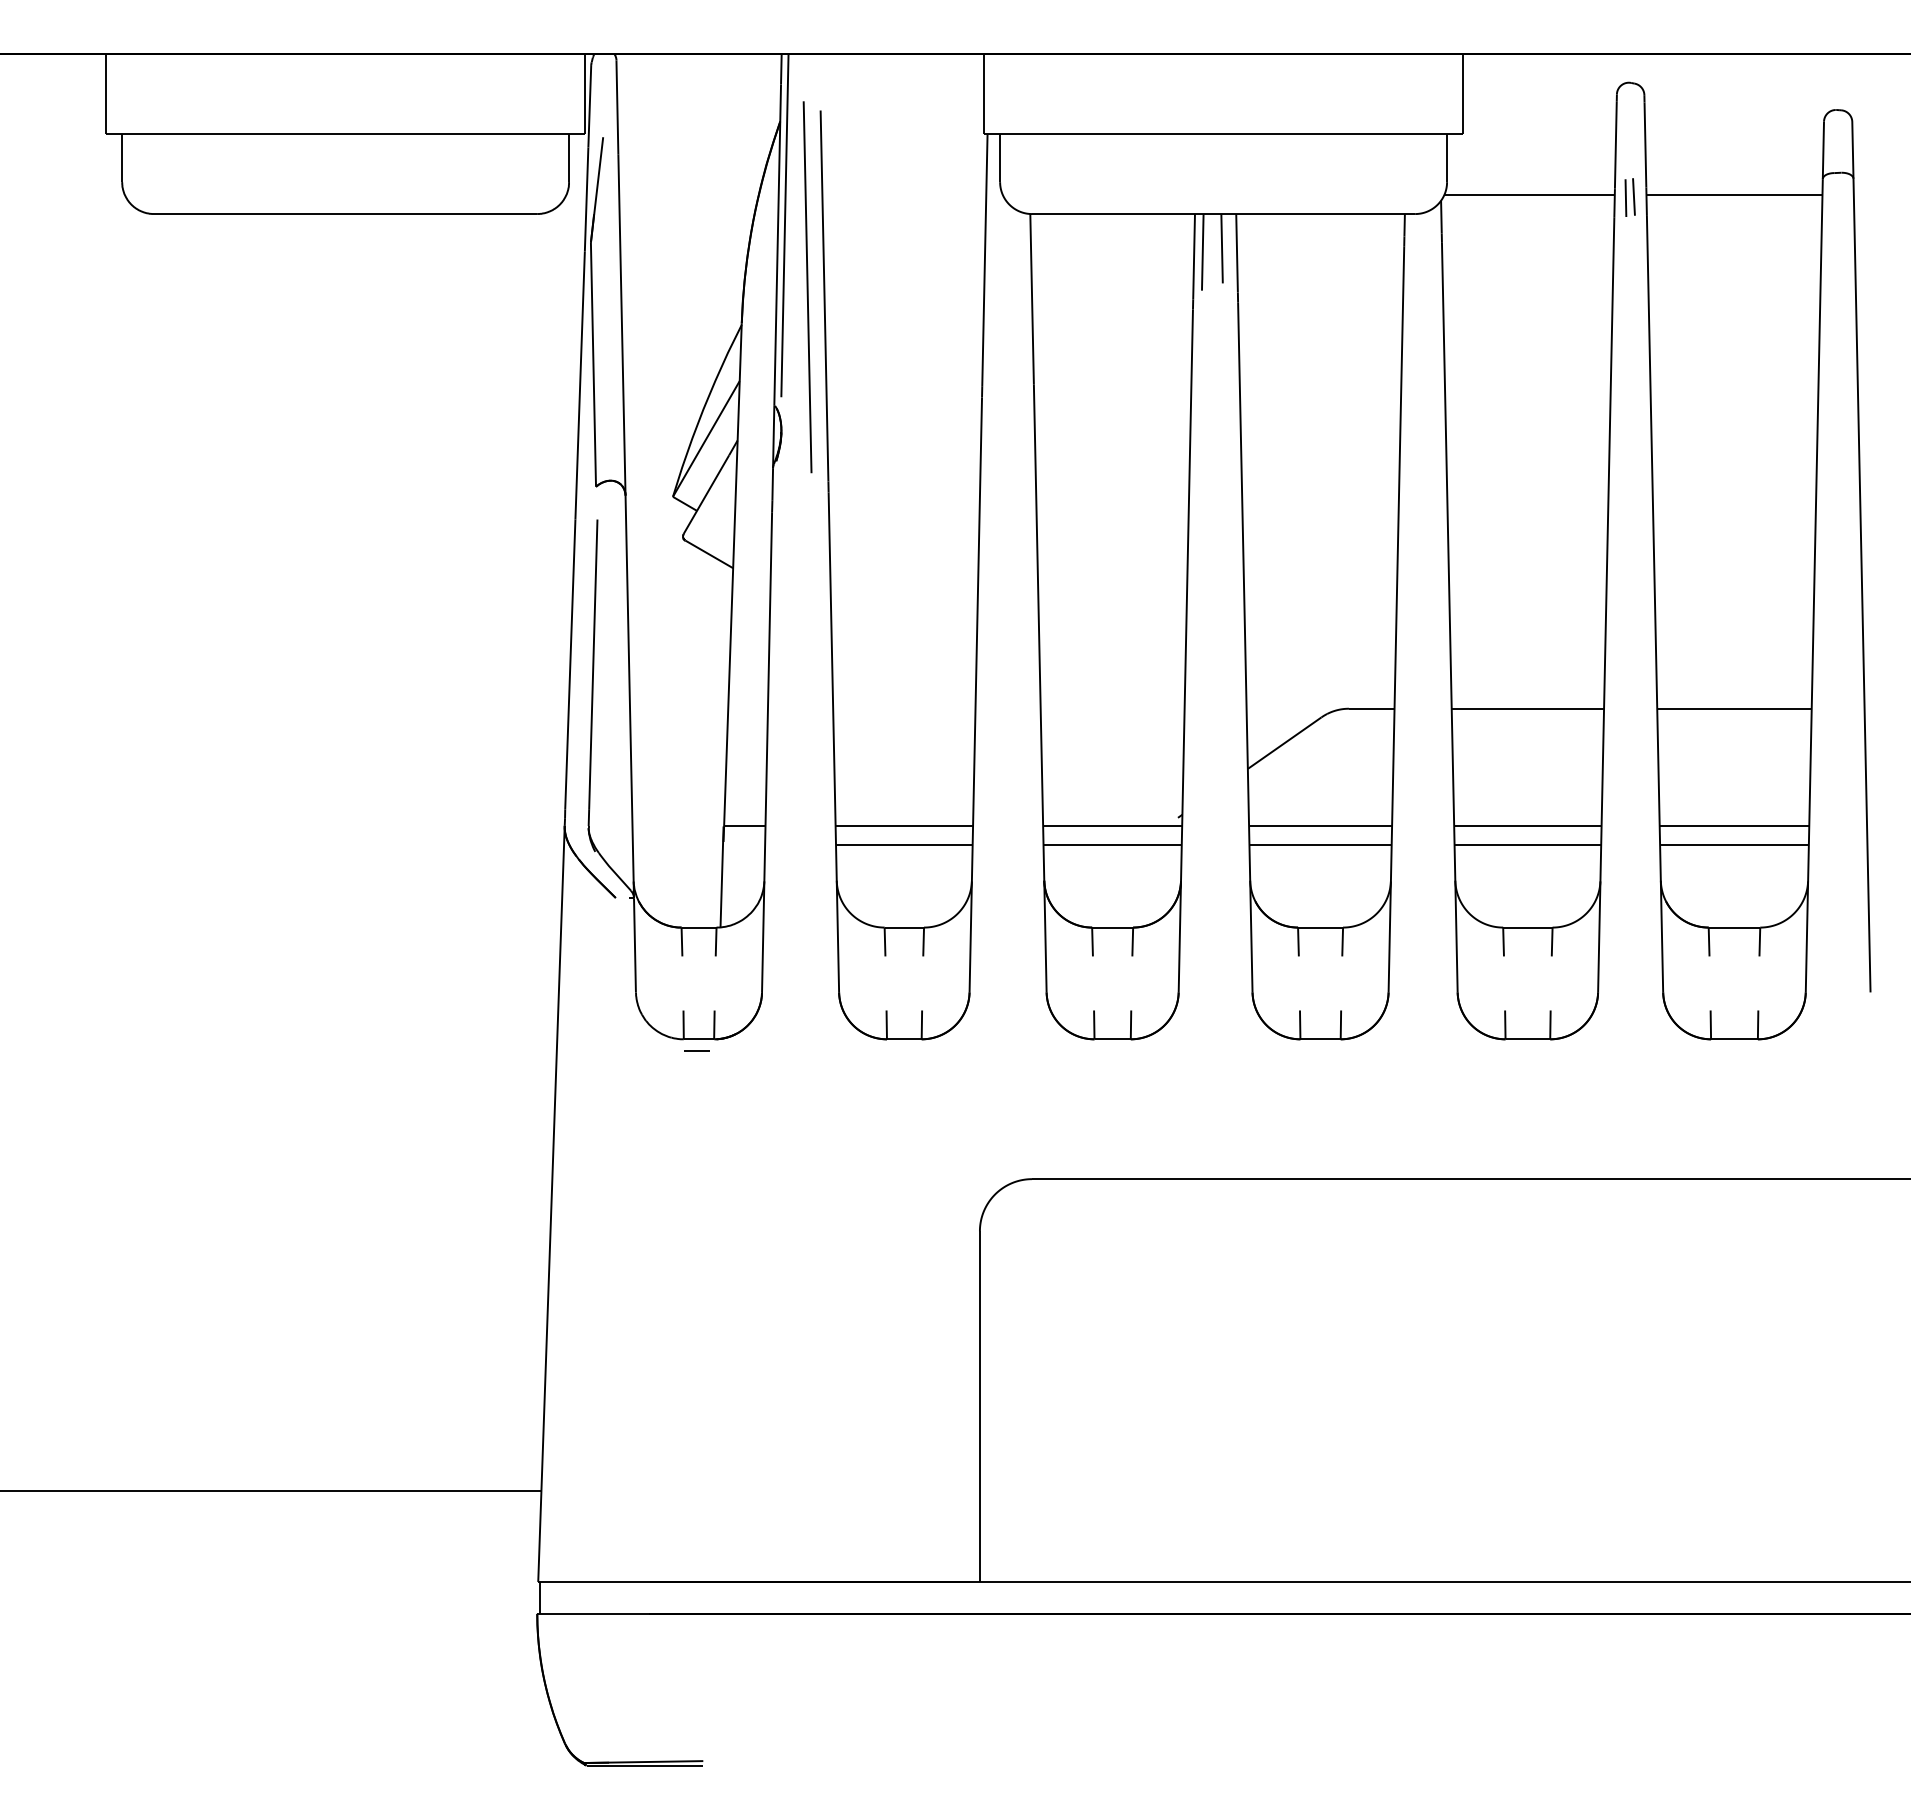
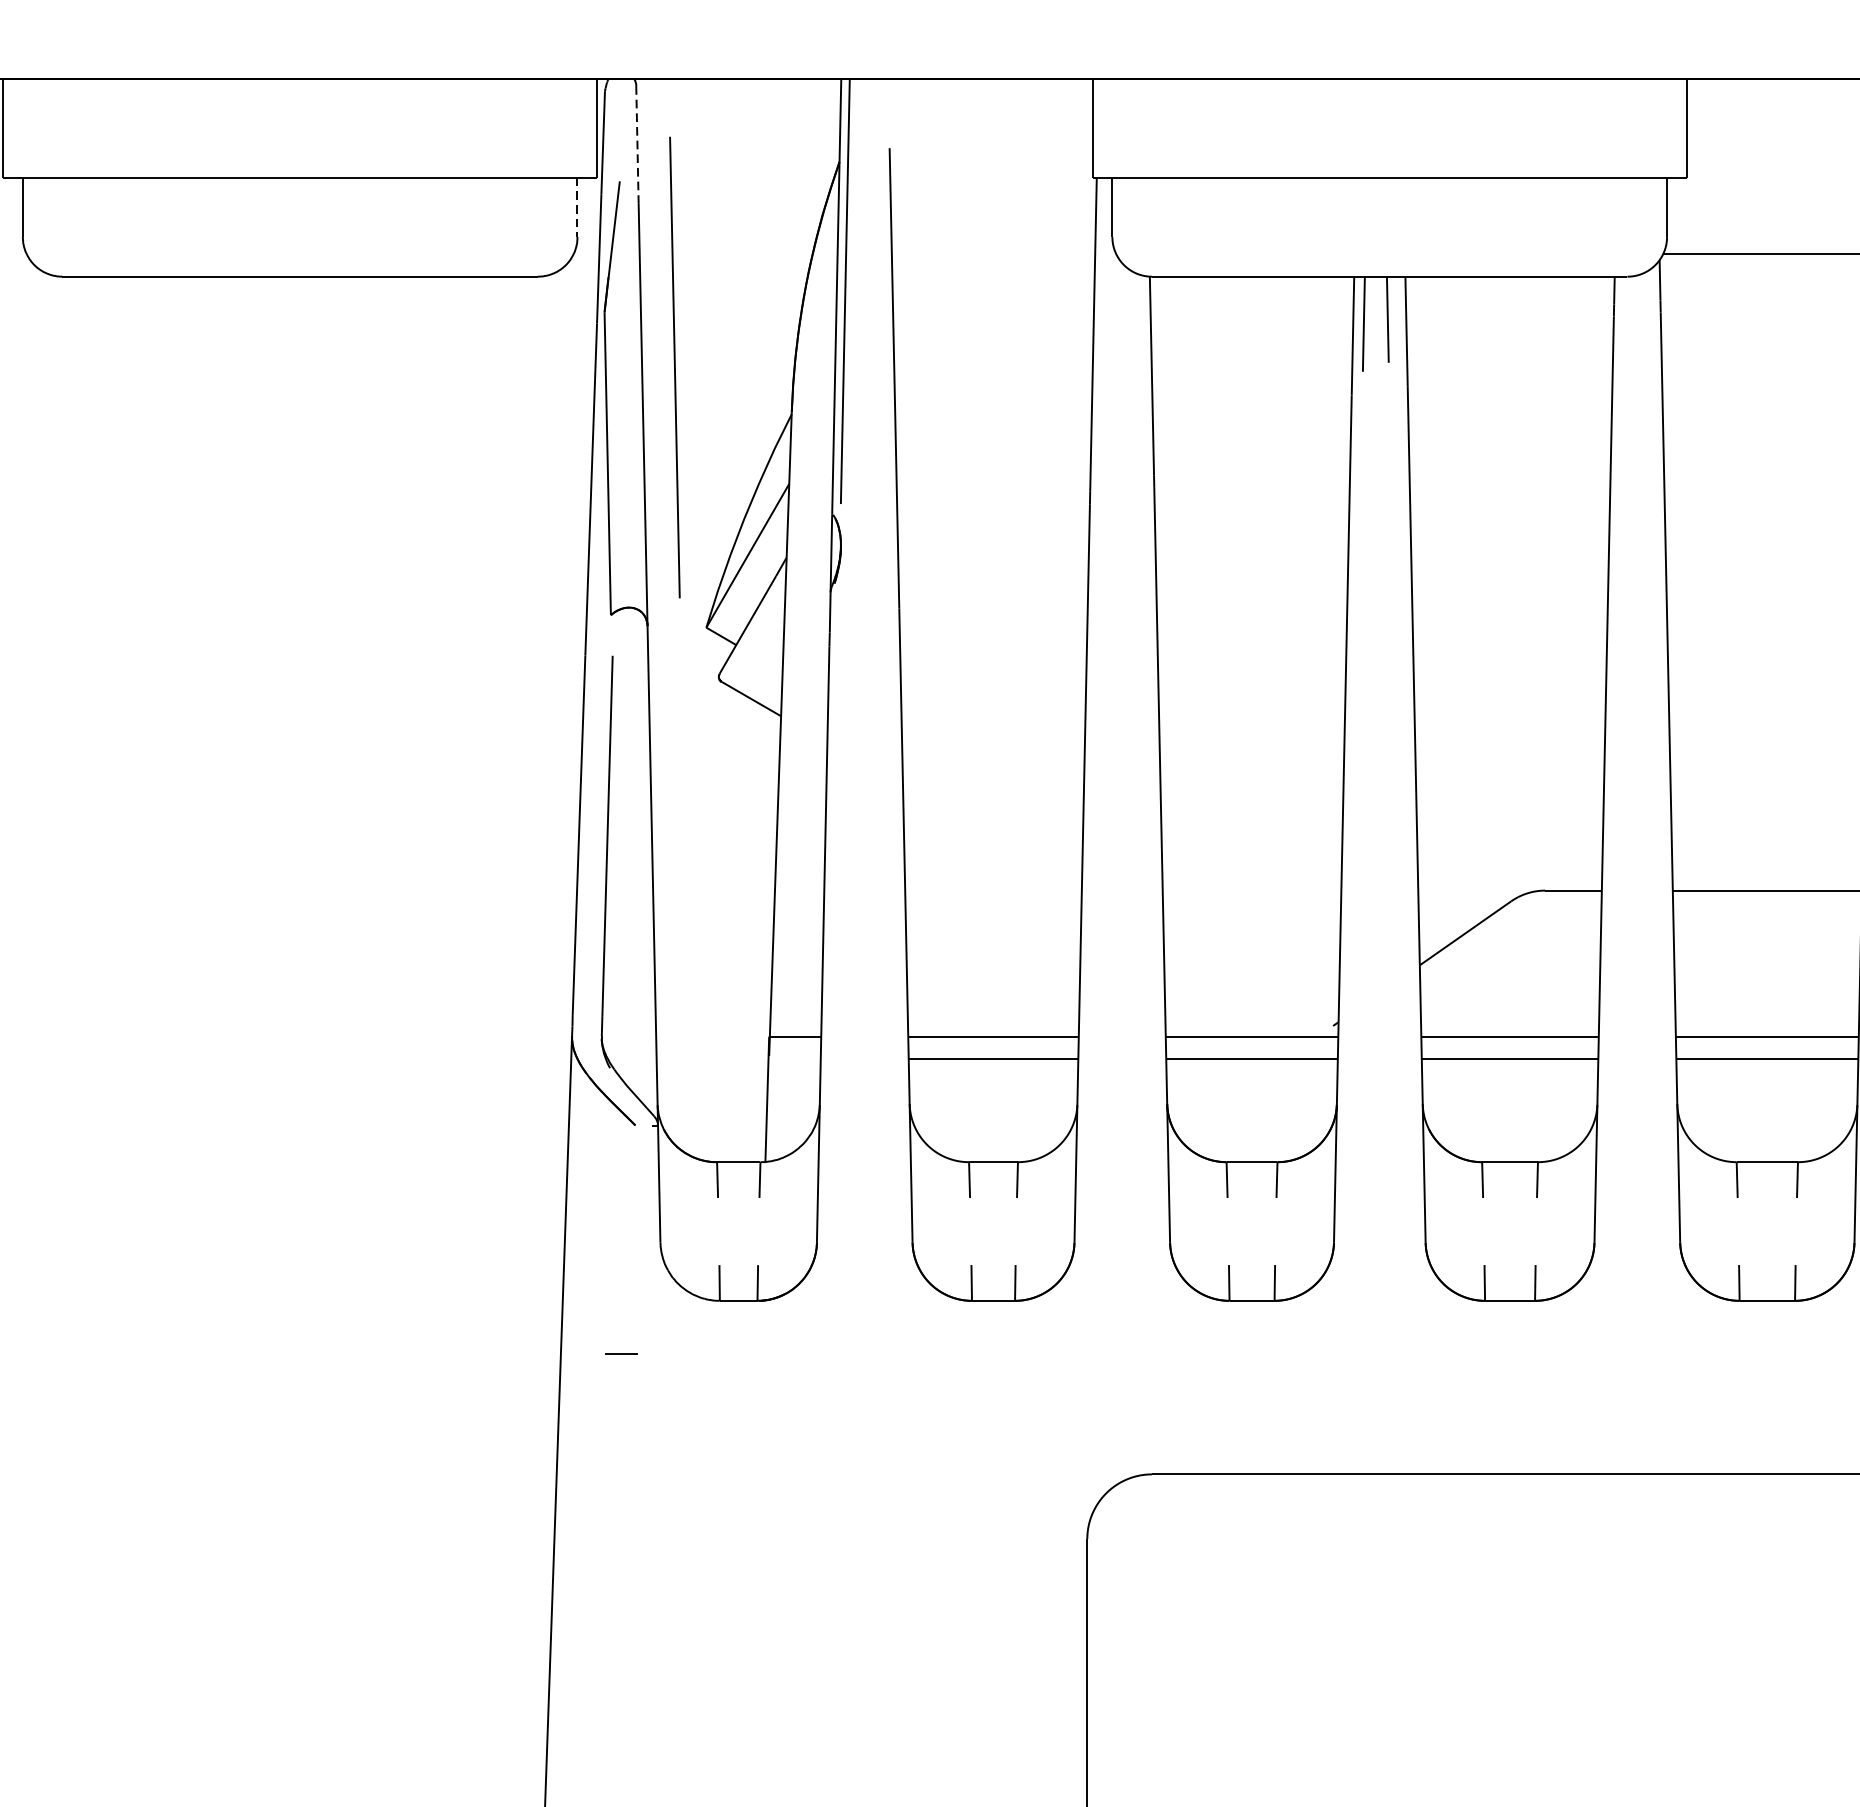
line: (617, 108) -> (637, 145), solid -> dashed
line: (569, 158) -> (577, 207), solid -> dashed
line: (807, 287) -> (674, 367), moved
line: (696, 1050) -> (621, 1353), moved

